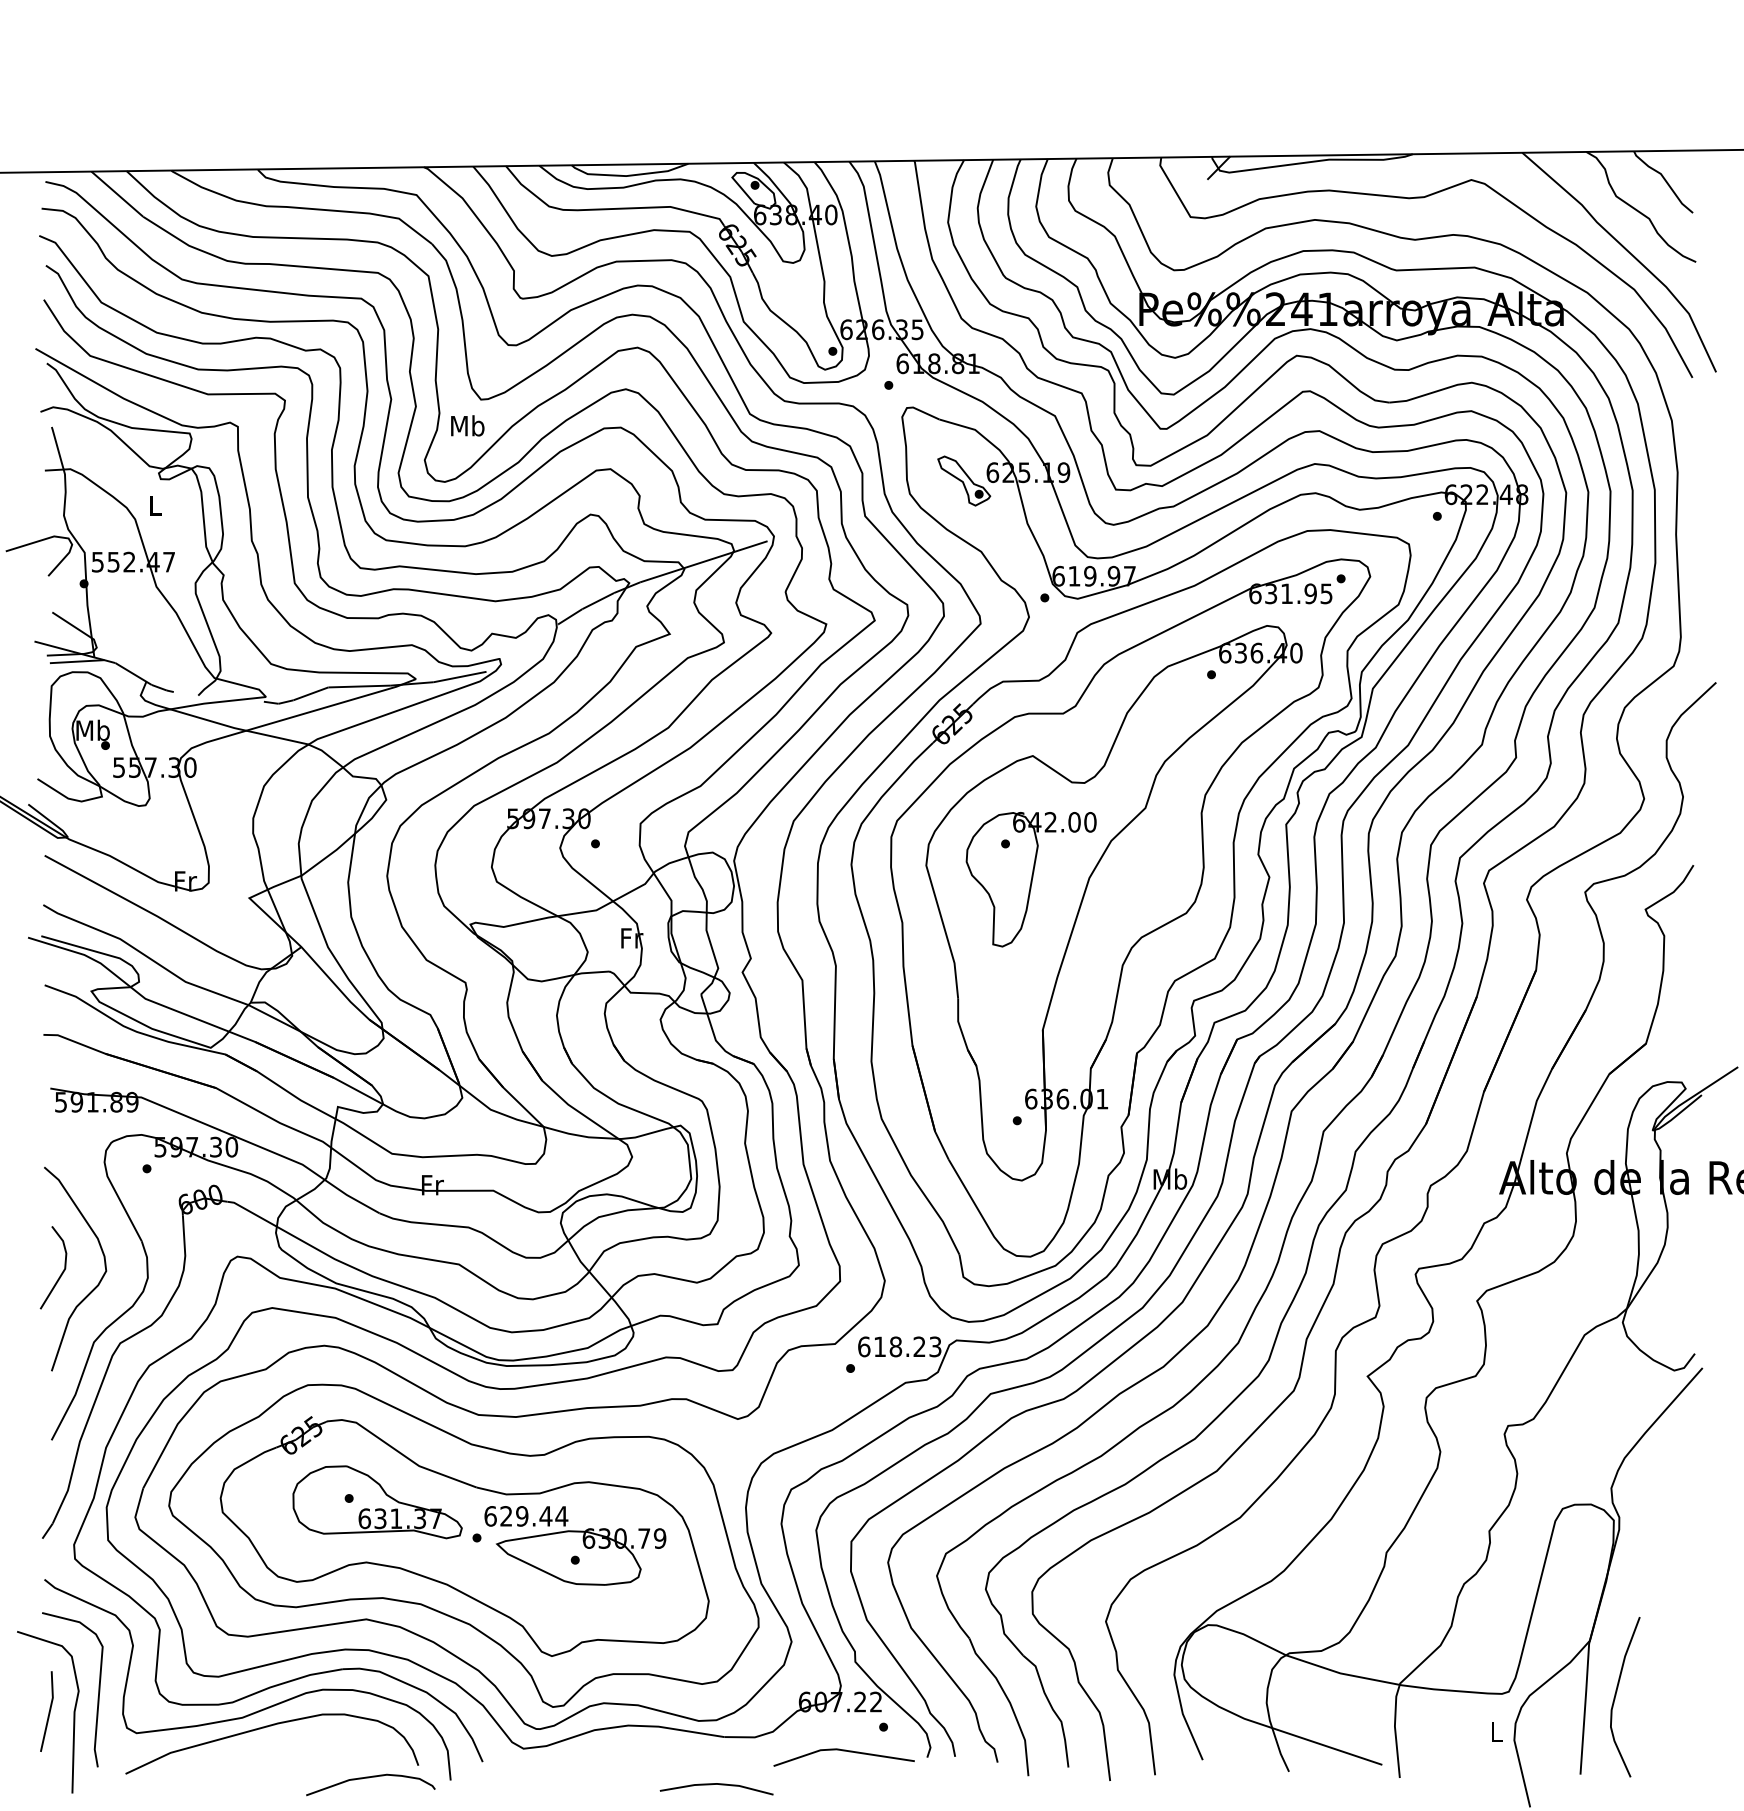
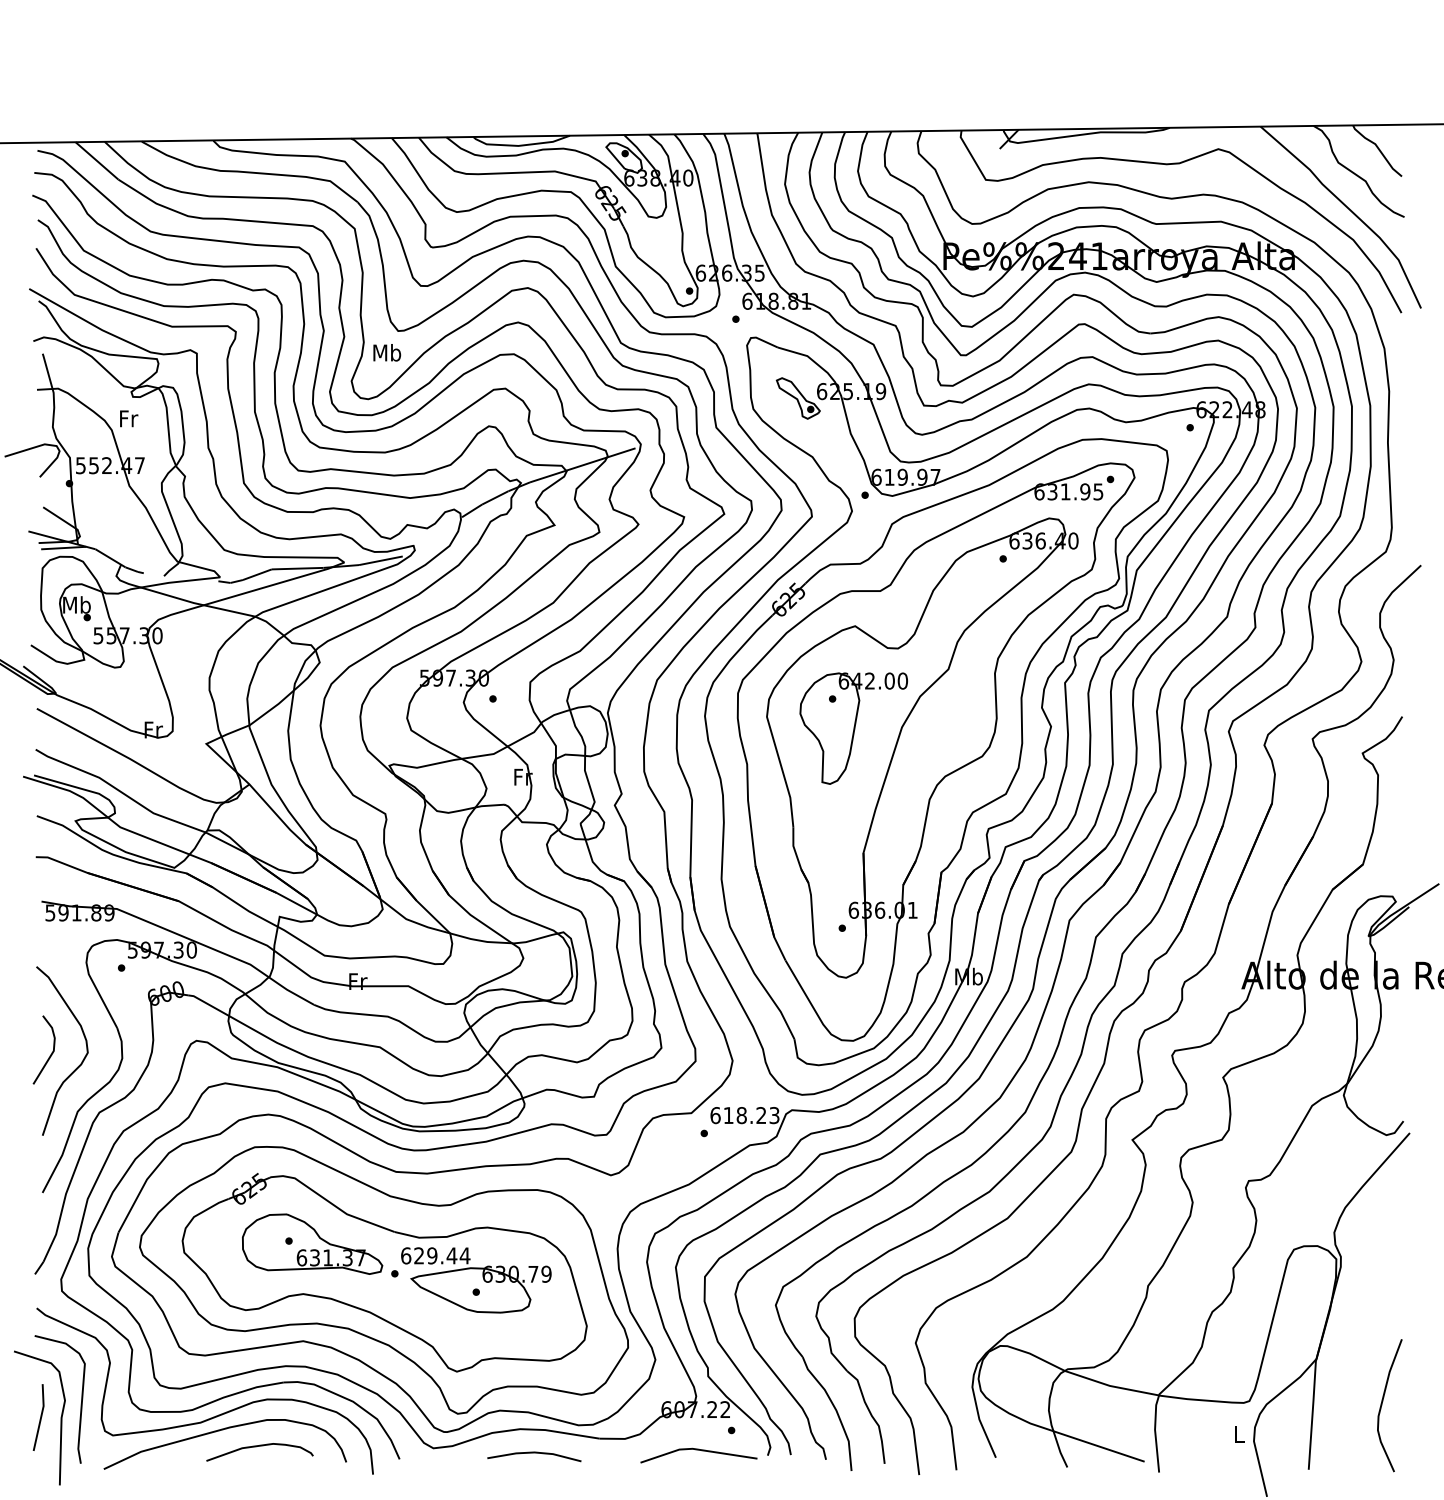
text: (156, 505) -> (129, 418), L -> Fr
curve: (1616, 1697) -> (1382, 1405), moved
curve: (366, 1779) -> (256, 1447), moved
line: (716, 1785) -> (534, 1453), moved

